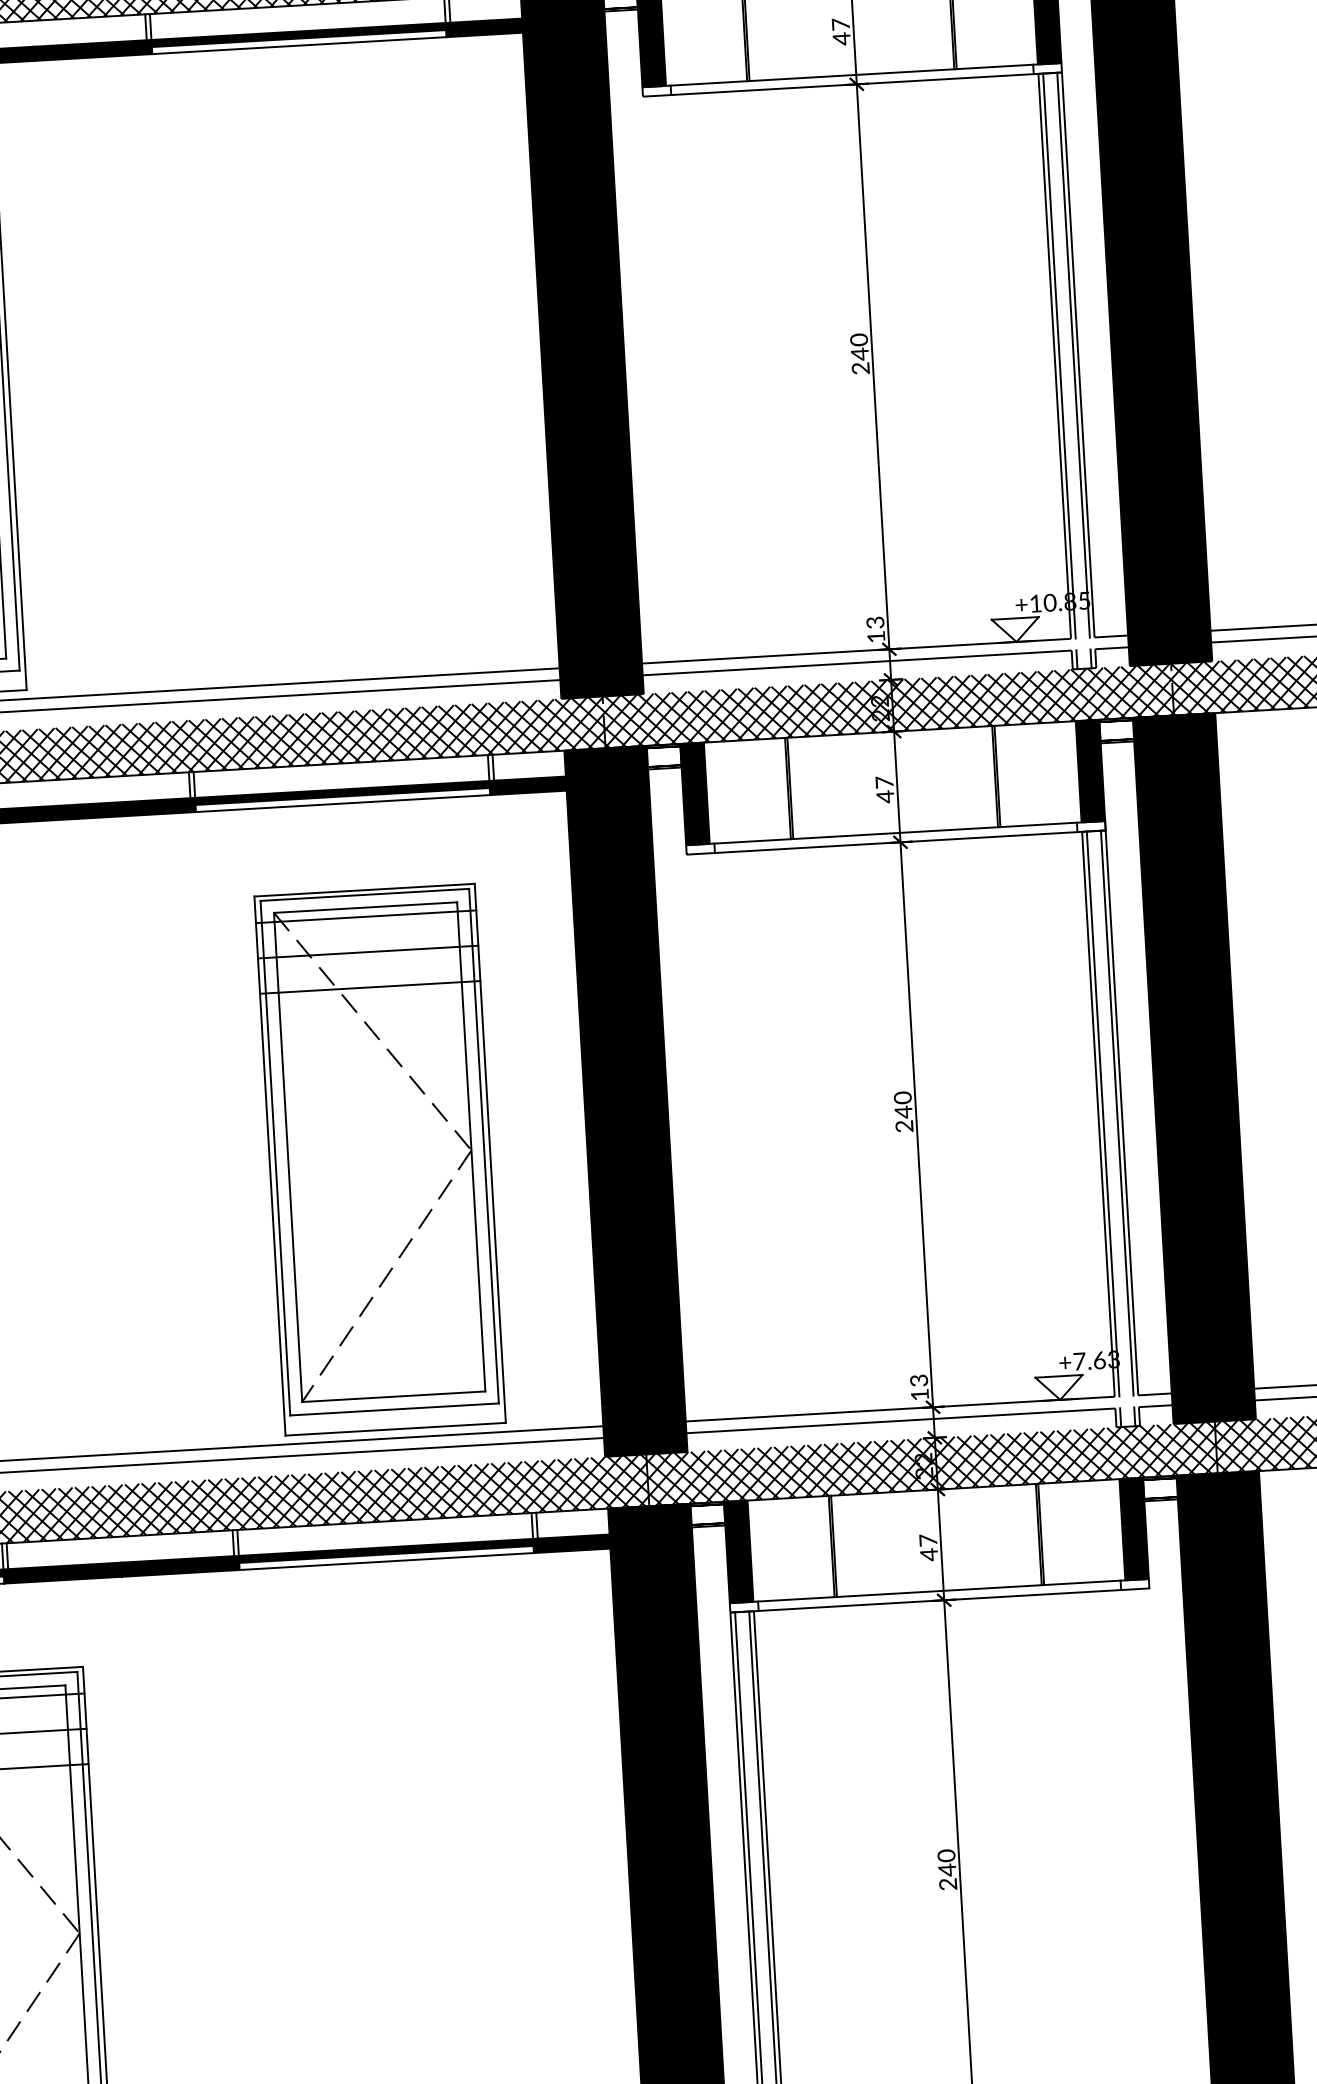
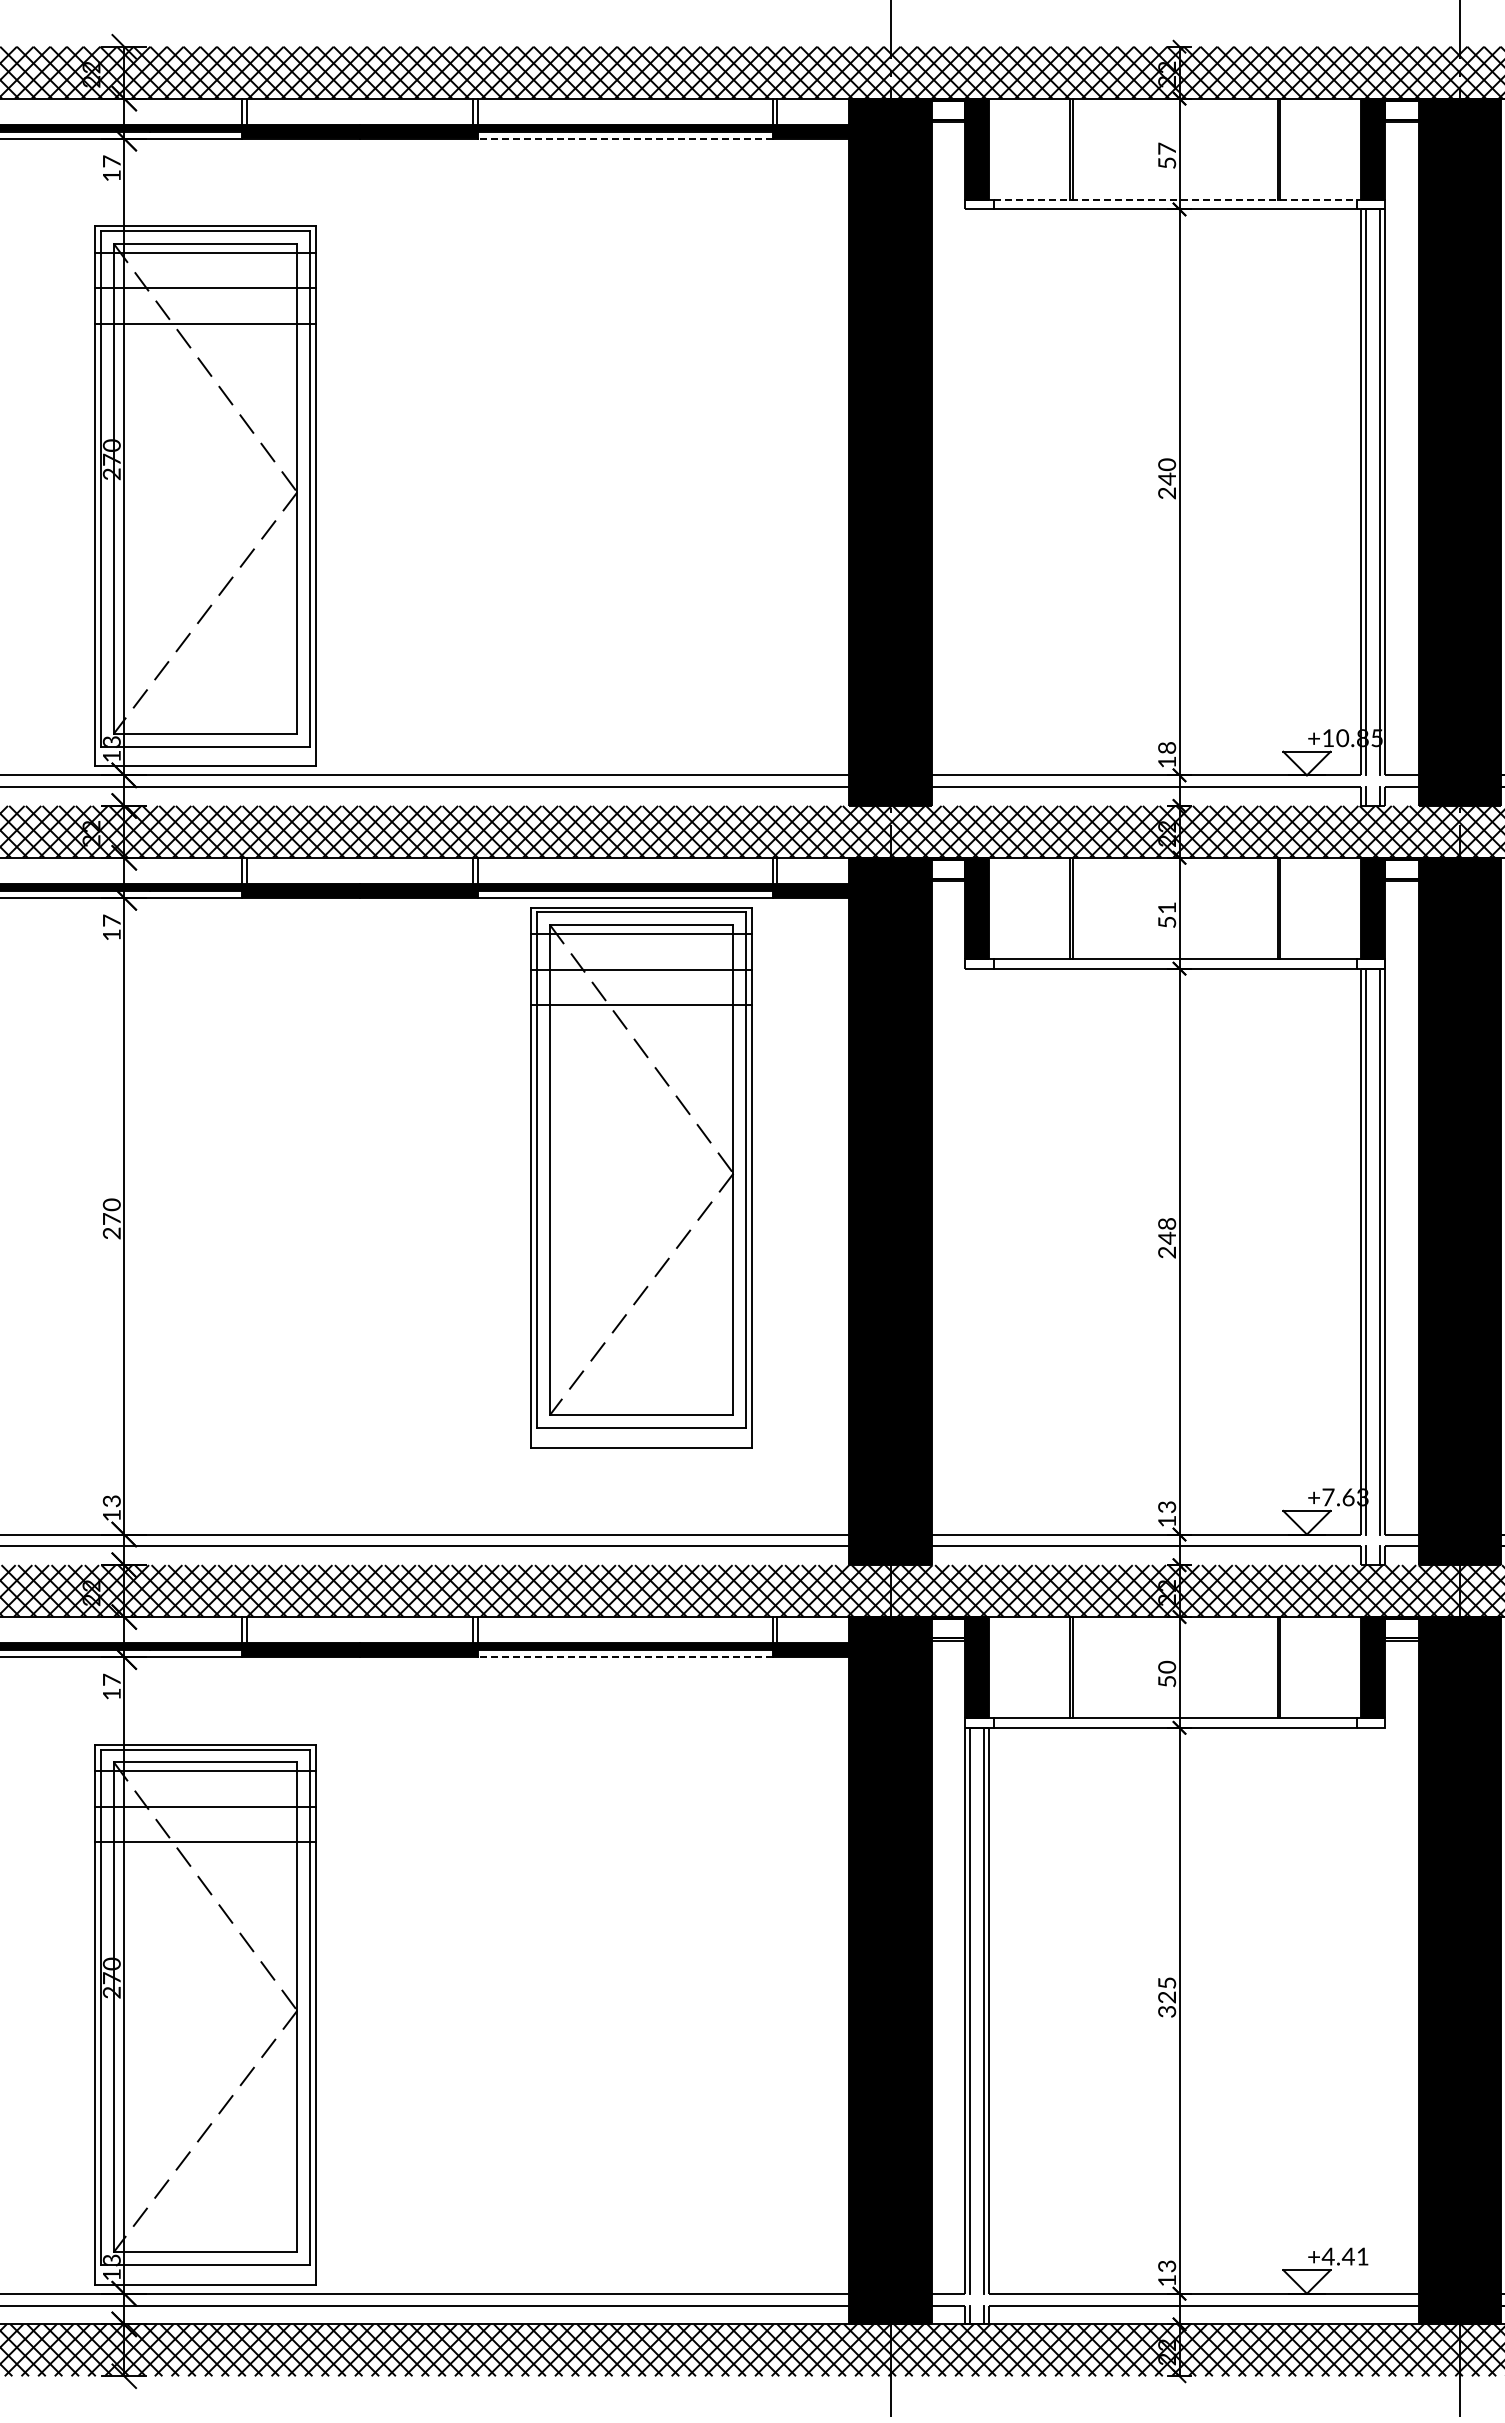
text: (842, 38) -> (1167, 162), 47 -> 57
line: (298, 45) -> (624, 138), solid -> dashed
line: (852, 75) -> (1175, 200), solid -> dashed
text: (875, 622) -> (1167, 747), 13 -> 18
text: (885, 789) -> (1167, 915), 47 -> 51
text: (903, 1097) -> (1167, 1223), 240 -> 248
part: (379, 1159) -> (641, 1177), moved
text: (929, 1547) -> (1167, 1674), 47 -> 50
line: (386, 1561) -> (624, 1657), solid -> dashed
text: (947, 1869) -> (1167, 1996), 240 -> 325

